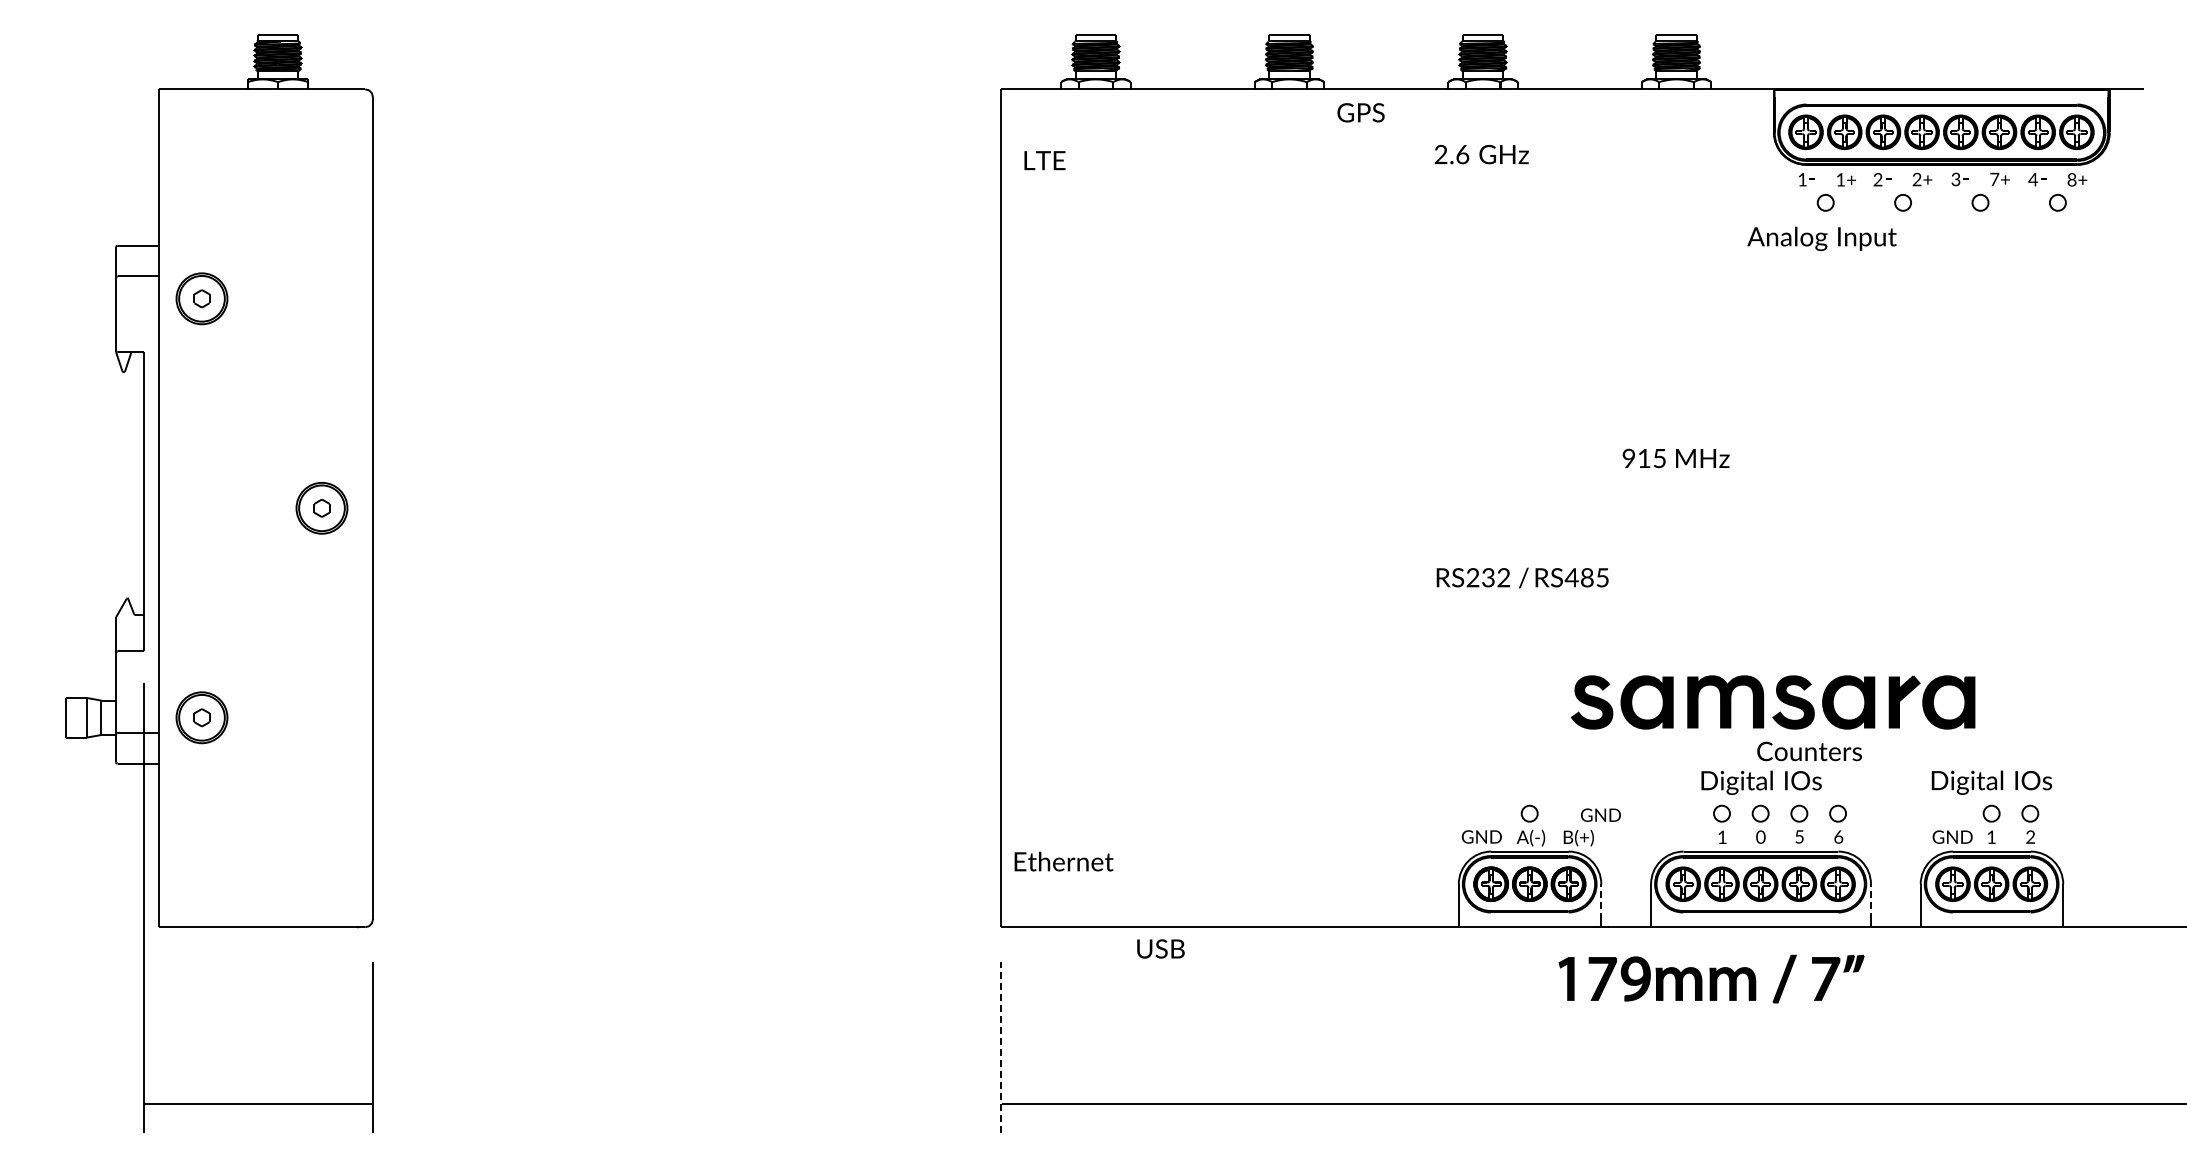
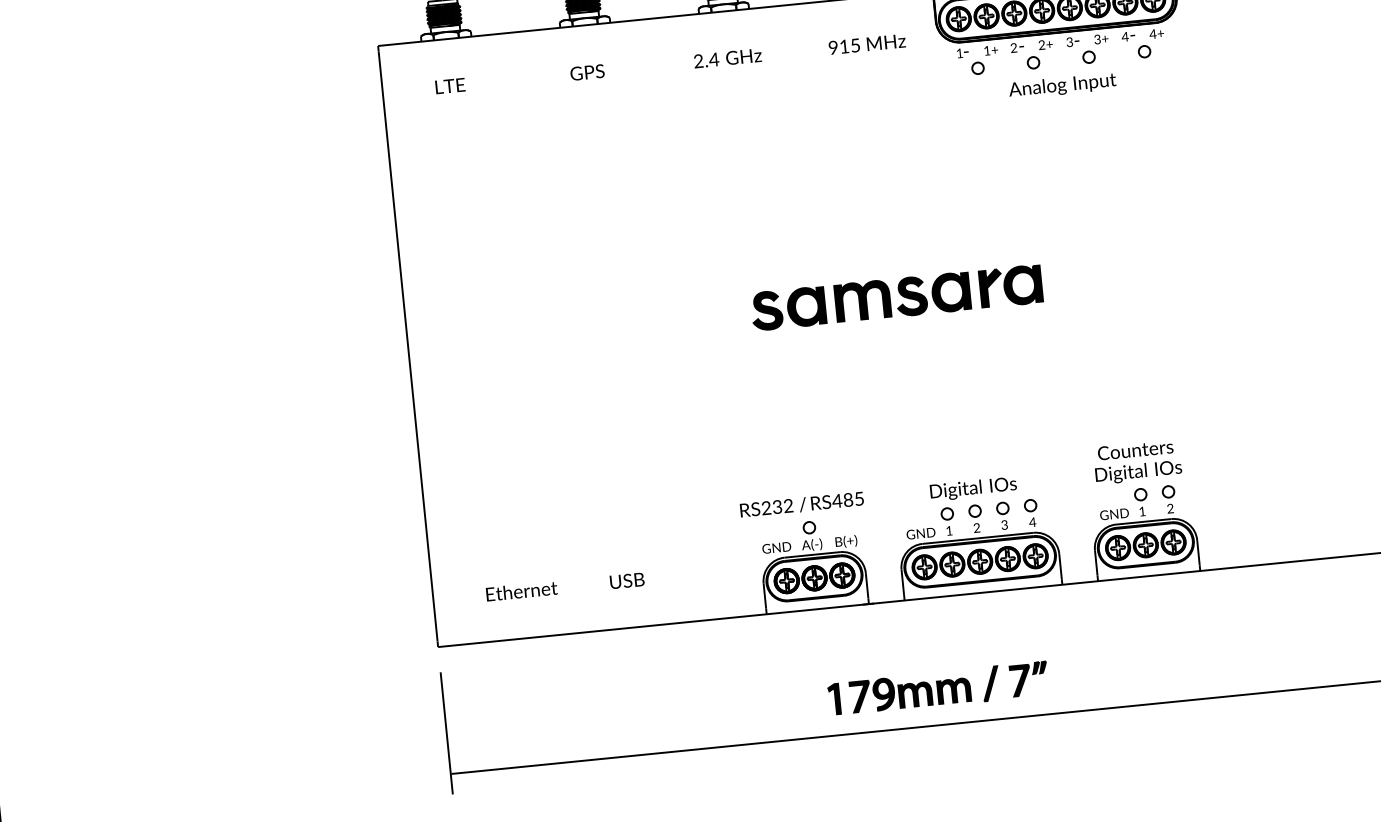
text: (1360, 112) -> (587, 72), moved
text: (1462, 154) -> (714, 59), 2.6 -> 2.4
text: (1044, 160) -> (450, 86), moved
text: (1994, 179) -> (1097, 39), 7+ -> 3+
text: (2071, 179) -> (1152, 34), 8+ -> 4+
text: (1821, 238) -> (1062, 85), moved
text: (1675, 458) -> (866, 44), moved
text: (1522, 577) -> (801, 504), moved
part: (1777, 697) -> (899, 293), moved
text: (1809, 751) -> (1135, 450), moved
text: (1600, 814) -> (920, 533), moved
text: (1799, 836) -> (1004, 524), 5 -> 3
text: (1838, 836) -> (1032, 521), 6 -> 4
text: (1760, 837) -> (976, 528), 0 -> 2
text: (1063, 861) -> (521, 591), moved
line: (1601, 901) -> (867, 585), dashed -> solid
line: (1870, 901) -> (1060, 566), dashed -> solid
text: (1160, 948) -> (626, 580), moved
part: (1711, 978) -> (938, 688), moved
line: (1000, 1047) -> (446, 733), dashed -> solid

